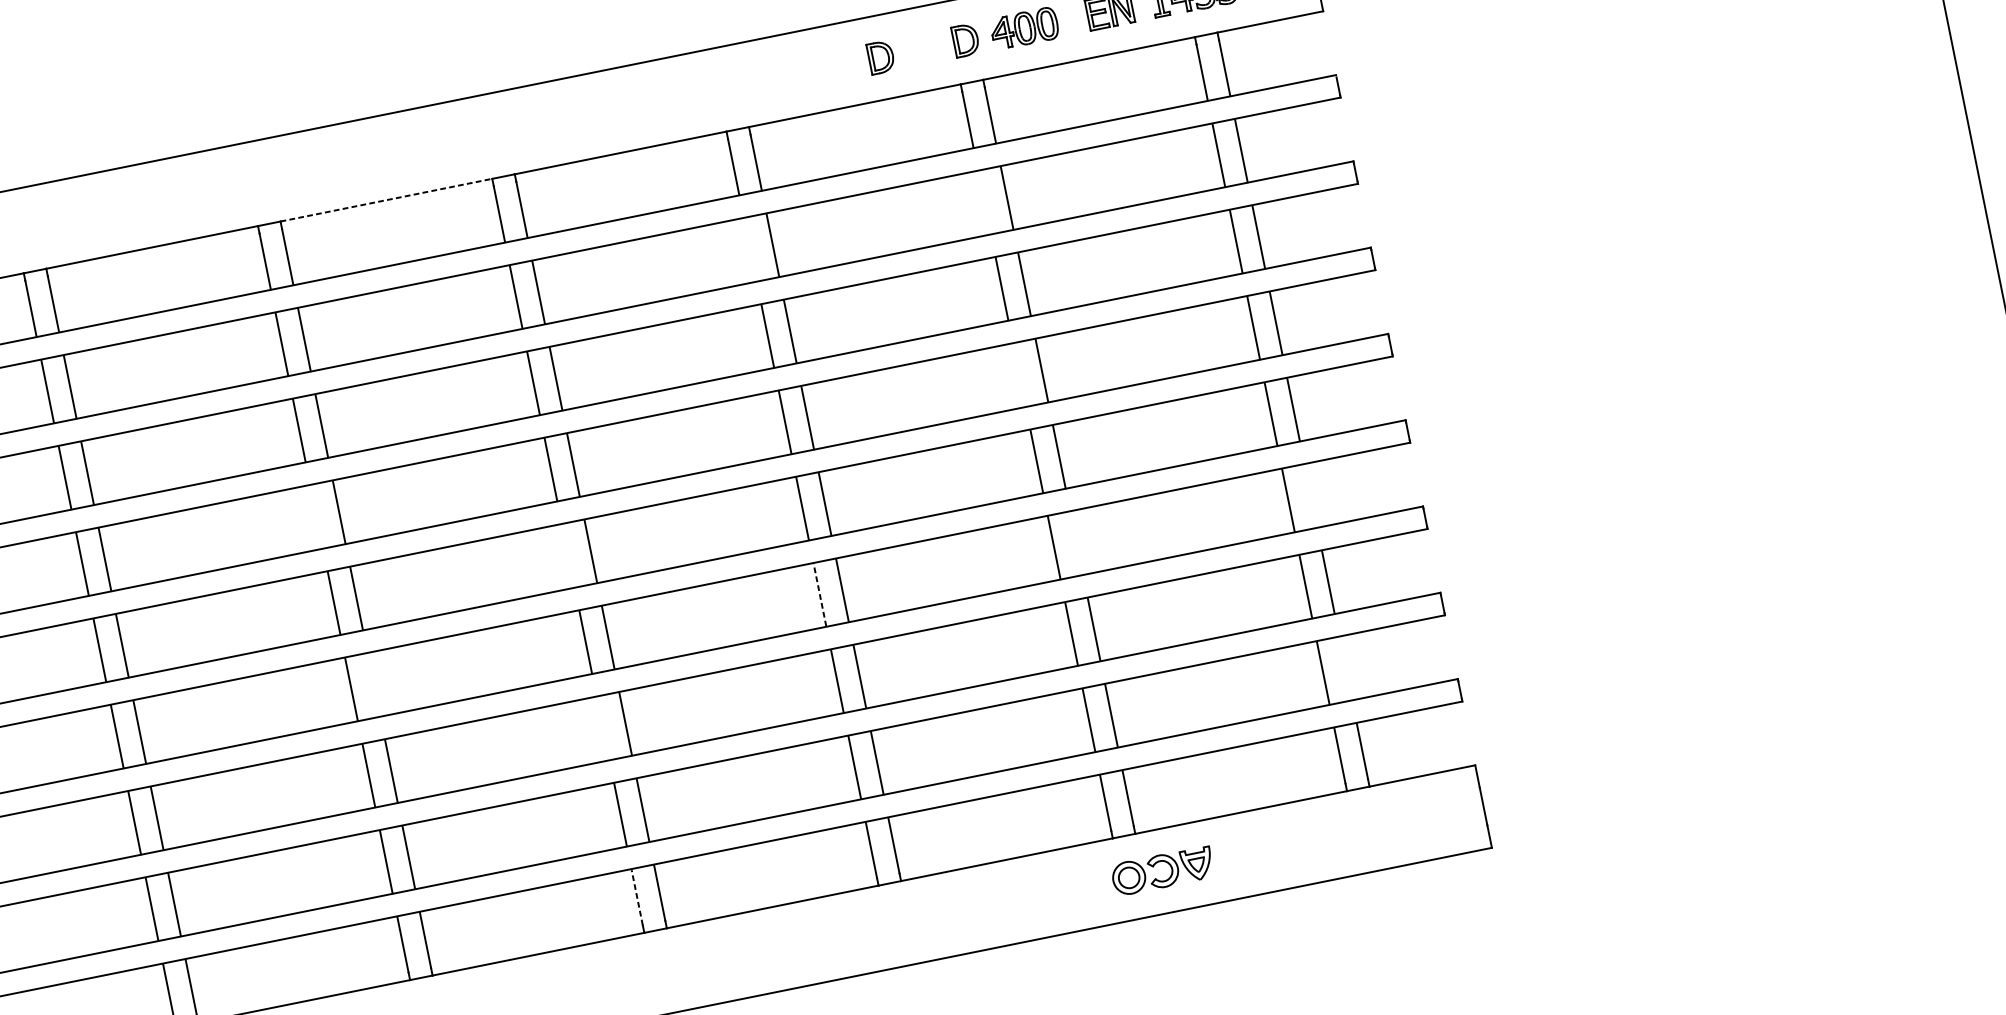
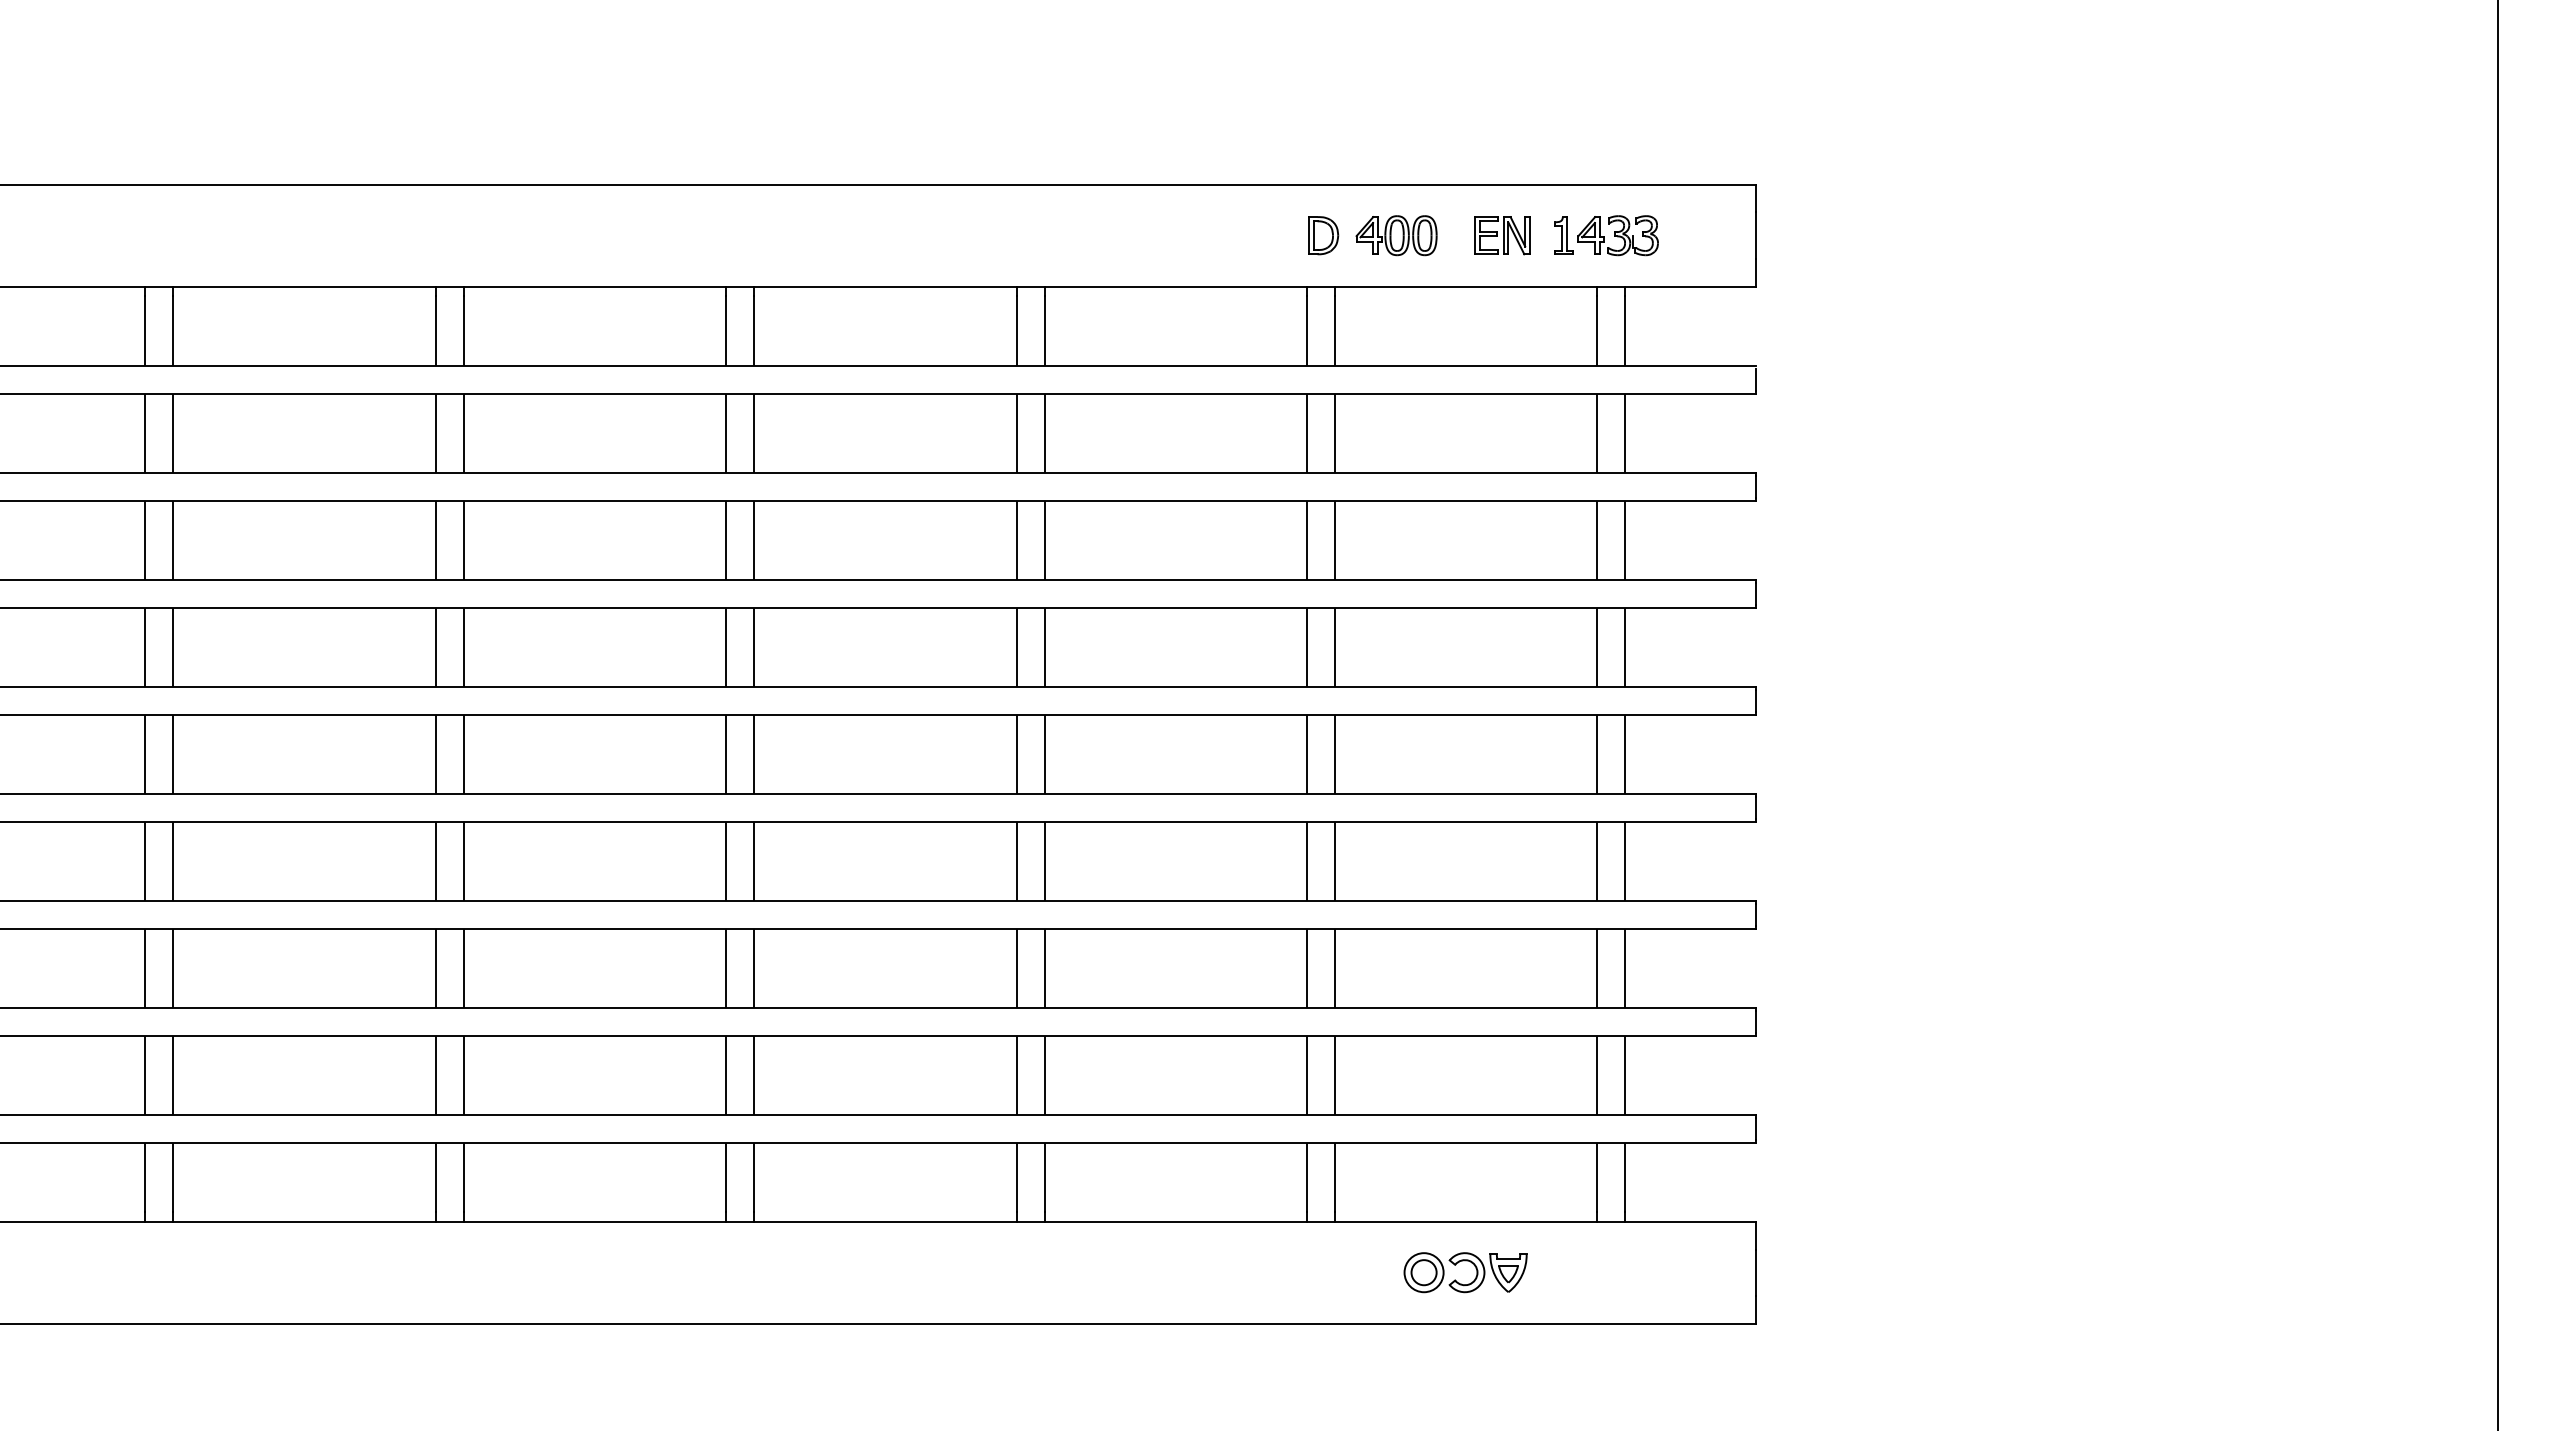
part: (880, 57) -> (1218, 235), removed
line: (386, 199) -> (595, 286), dashed -> solid
line: (984, 202) -> (1307, 433), added
line: (750, 249) -> (1016, 433), added
line: (1019, 375) -> (1307, 647), added
line: (1311, 496) -> (1625, 861), added
line: (316, 517) -> (435, 647), added
line: (1076, 543) -> (1334, 861), added
line: (568, 555) -> (726, 754), added
line: (819, 595) -> (1016, 861), dashed -> solid
line: (1345, 668) -> (1625, 1075), added
line: (373, 685) -> (463, 861), added
line: (603, 728) -> (726, 968), added
part: (1169, 866) -> (1475, 1268), moved
line: (637, 897) -> (726, 1177), dashed -> solid

